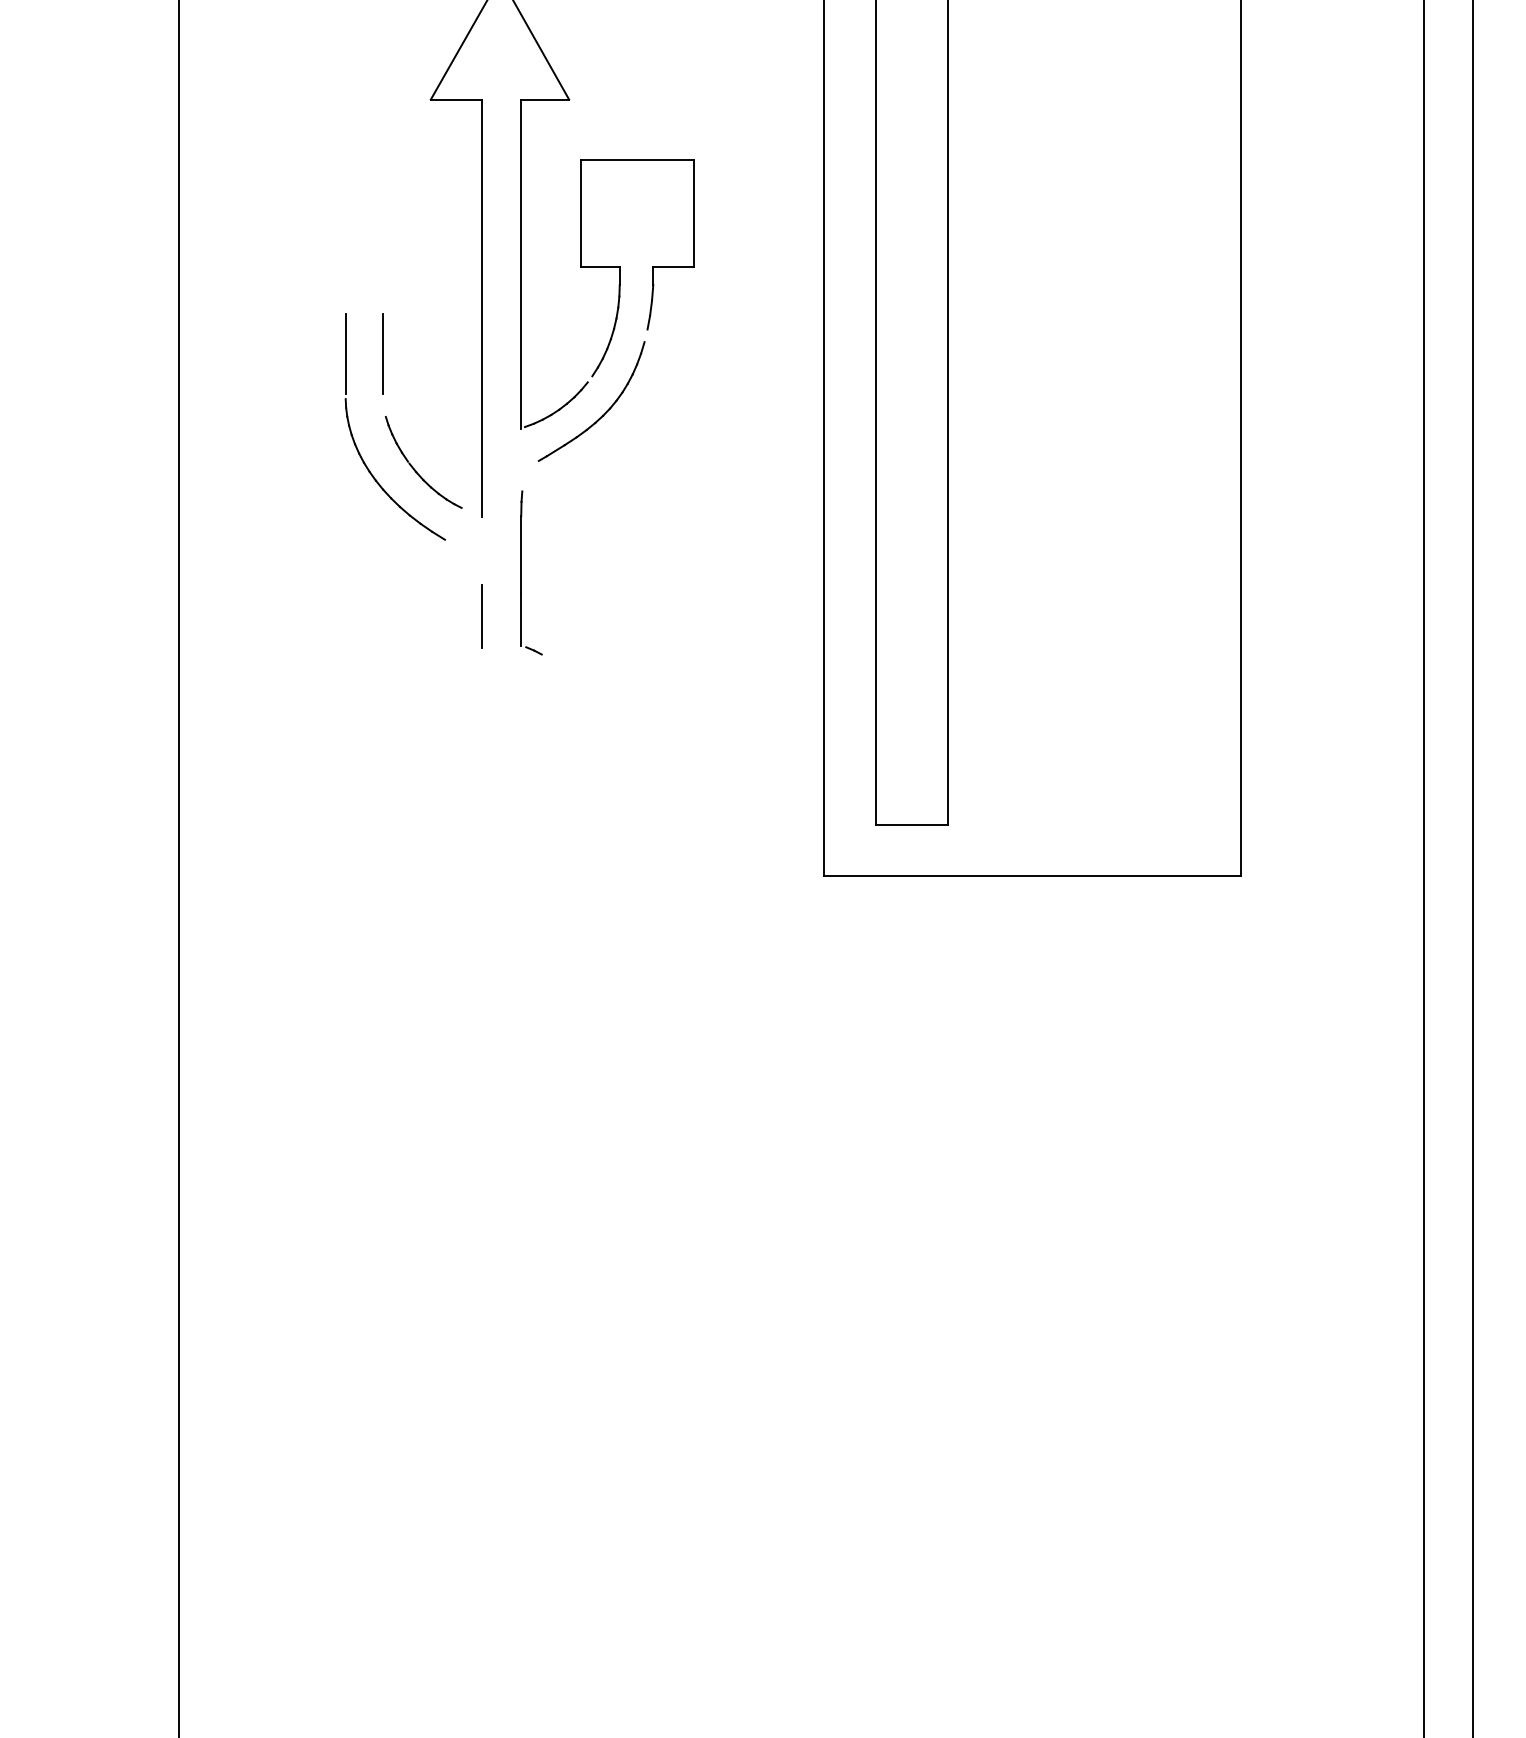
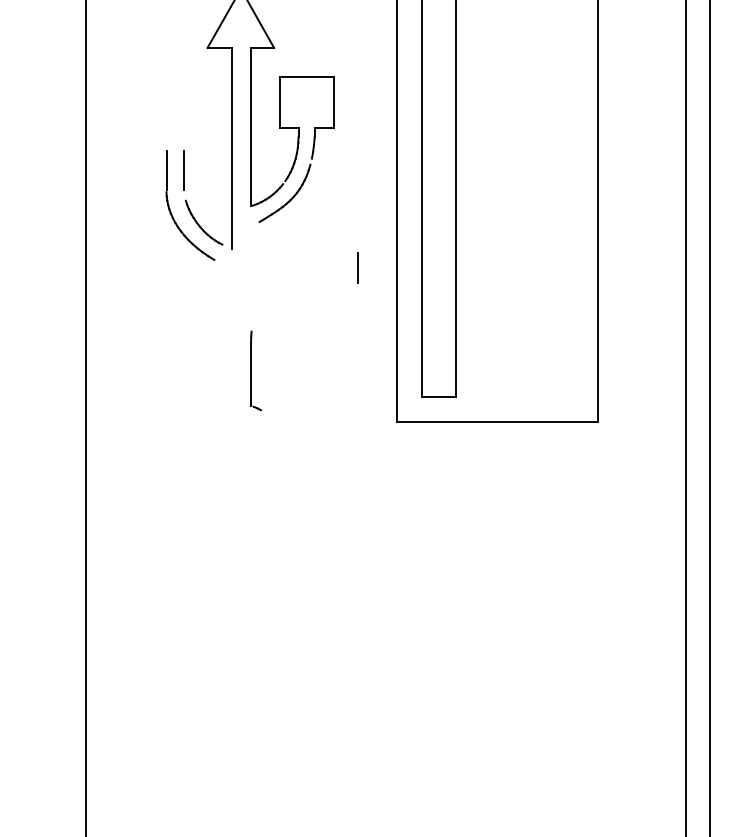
part: (530, 572) -> (255, 370), moved
line: (480, 615) -> (357, 267), moved

